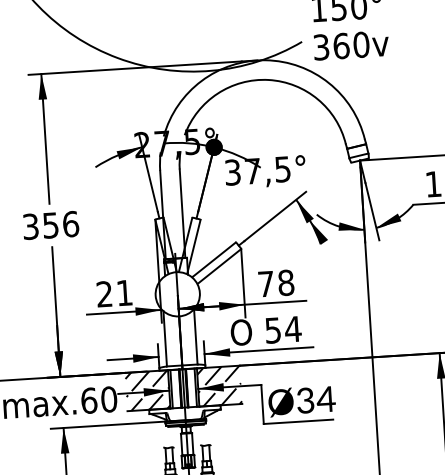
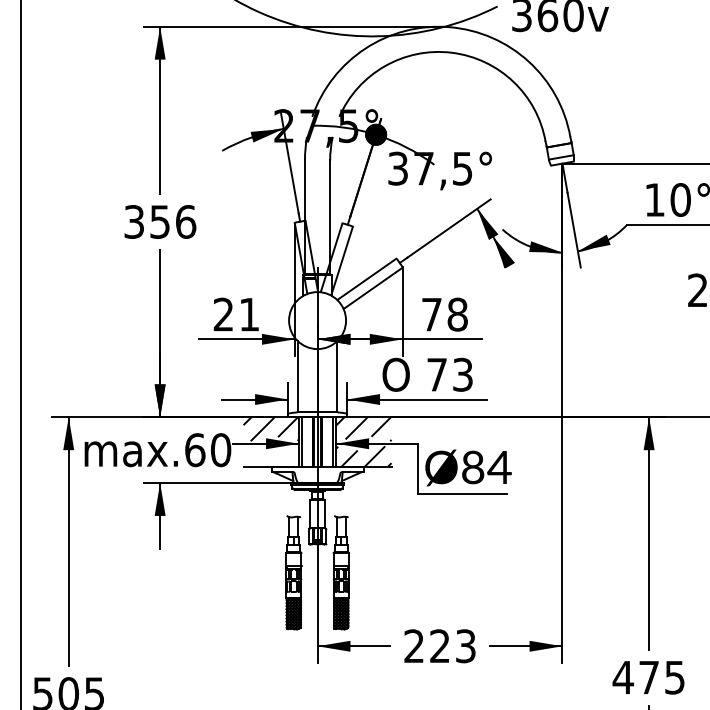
text: (283, 329) -> (450, 374), 54 -> 73
text: (305, 400) -> (473, 467), Ø34 -> Ø84
hatch: (147, 402) -> (270, 456), removed

